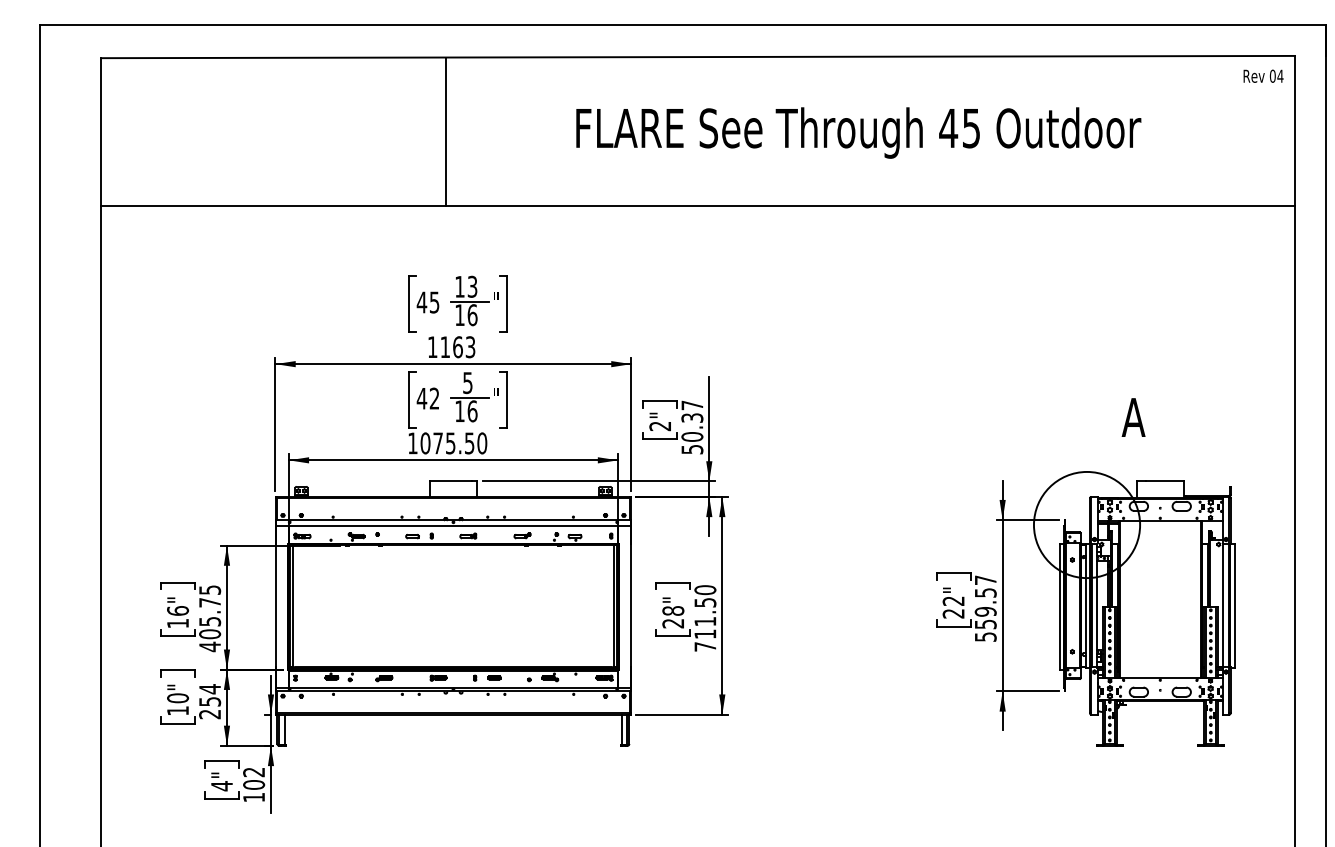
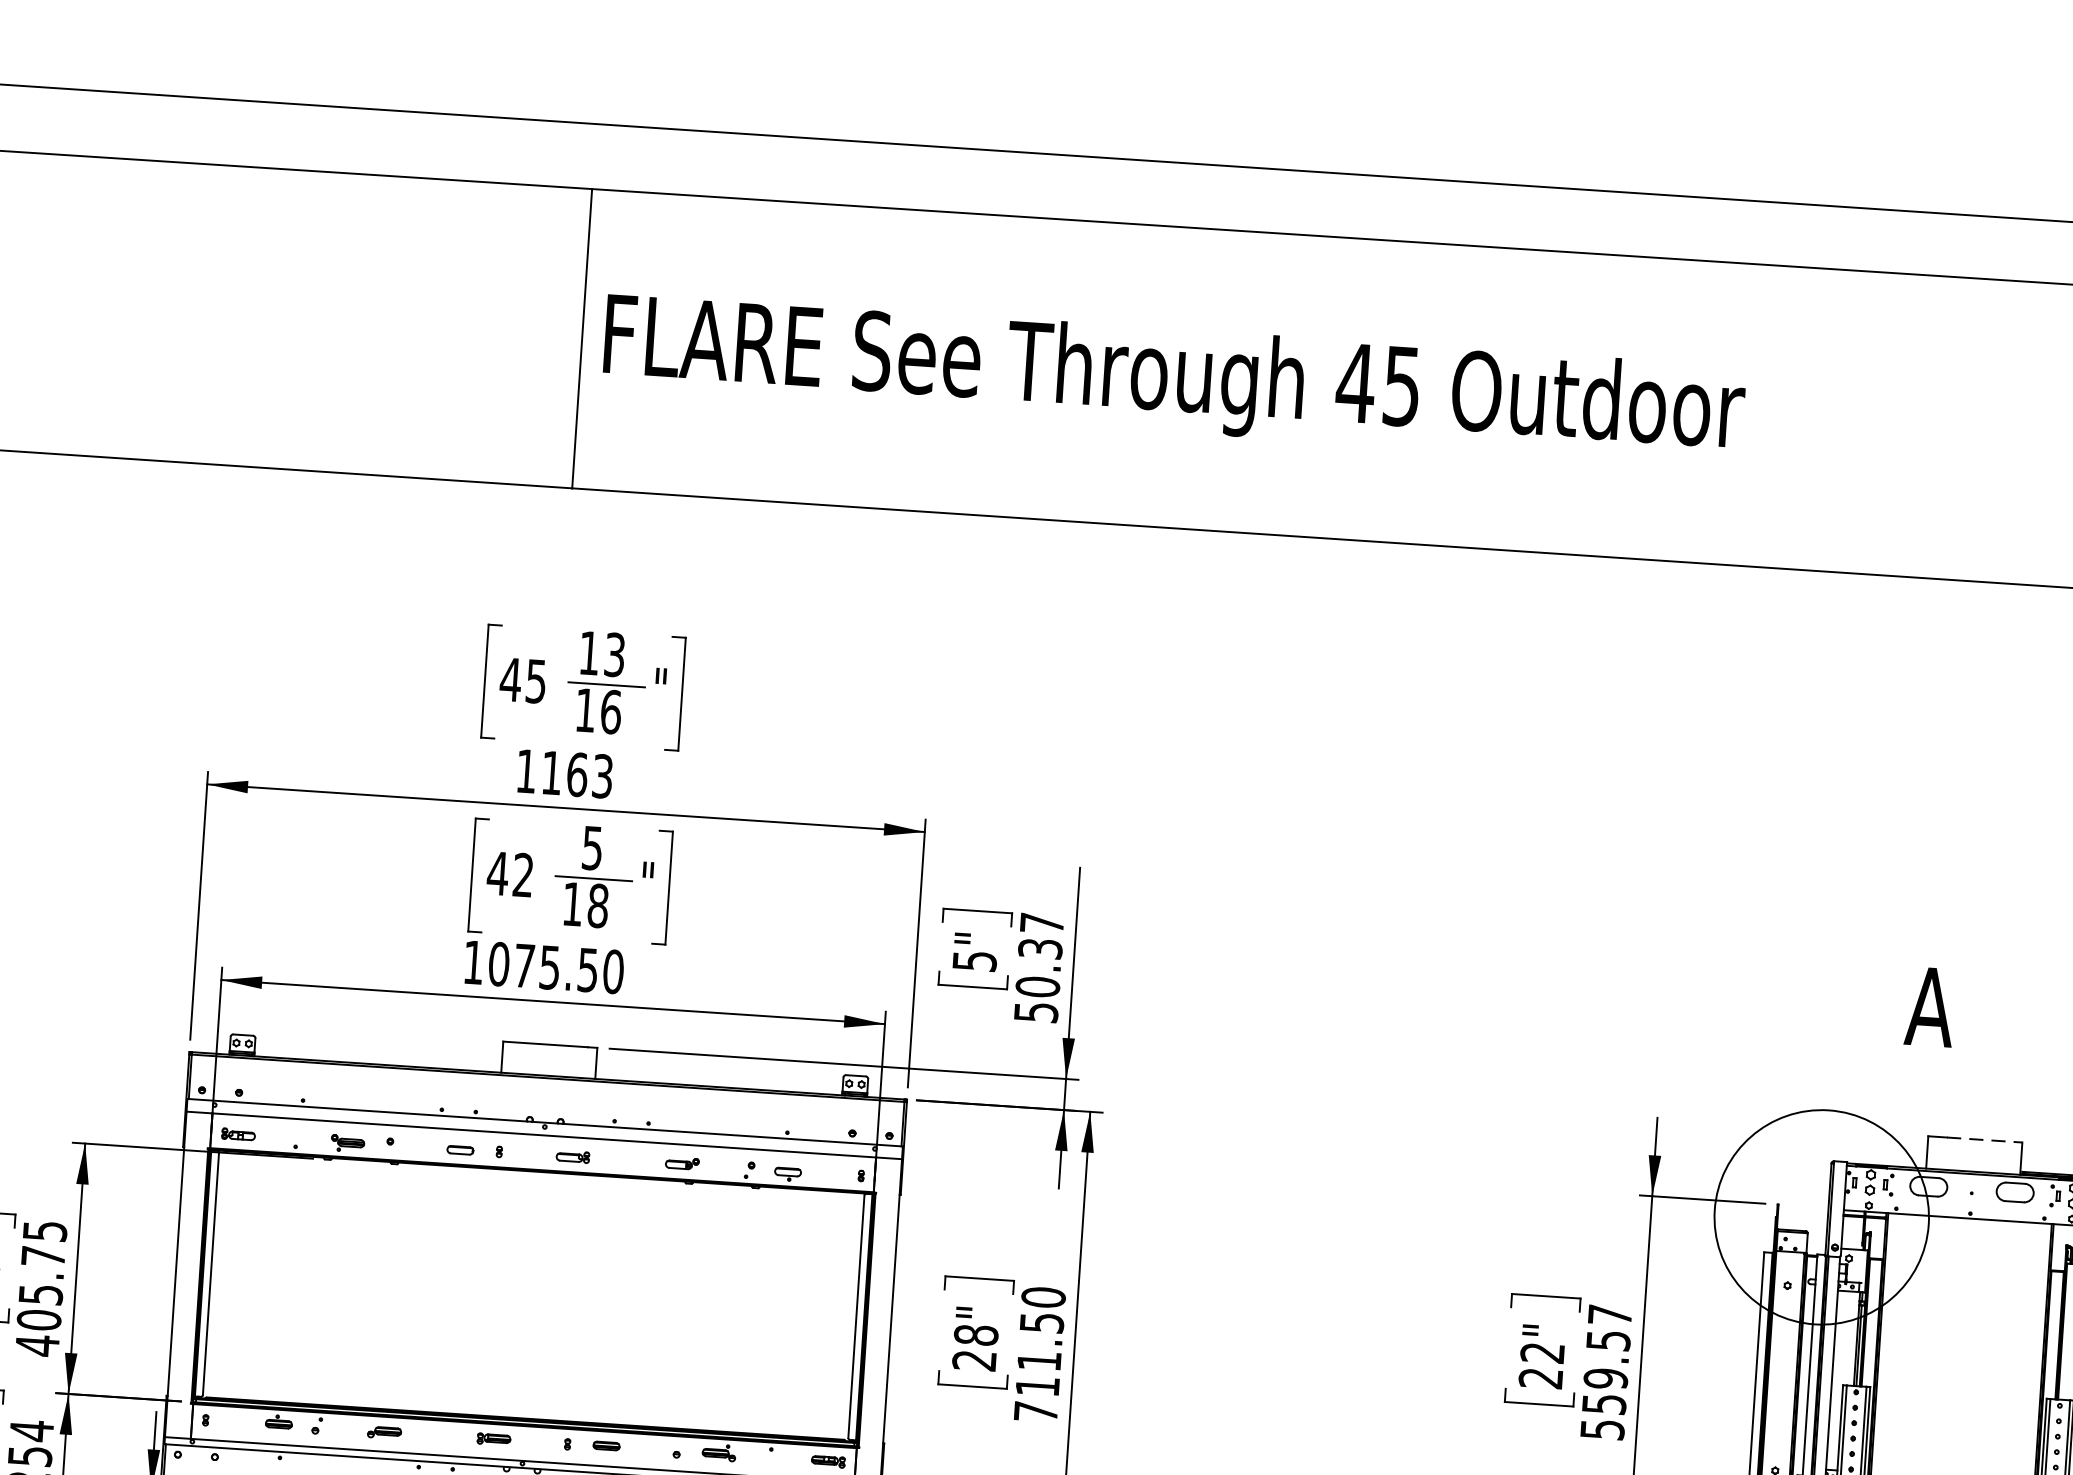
text: (858, 132) -> (1173, 379), moved
text: (472, 411) -> (598, 906), 16 -> 18
text: (660, 426) -> (975, 961), 2" -> 5"
line: (1164, 481) -> (1983, 1139), solid -> dashed

